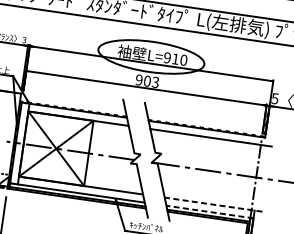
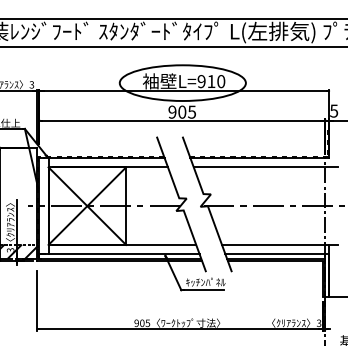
text: (155, 81) -> (191, 111), 903 -> 905
line: (213, 204) -> (279, 244), dashed -> solid
line: (210, 212) -> (277, 254), dashed -> solid

